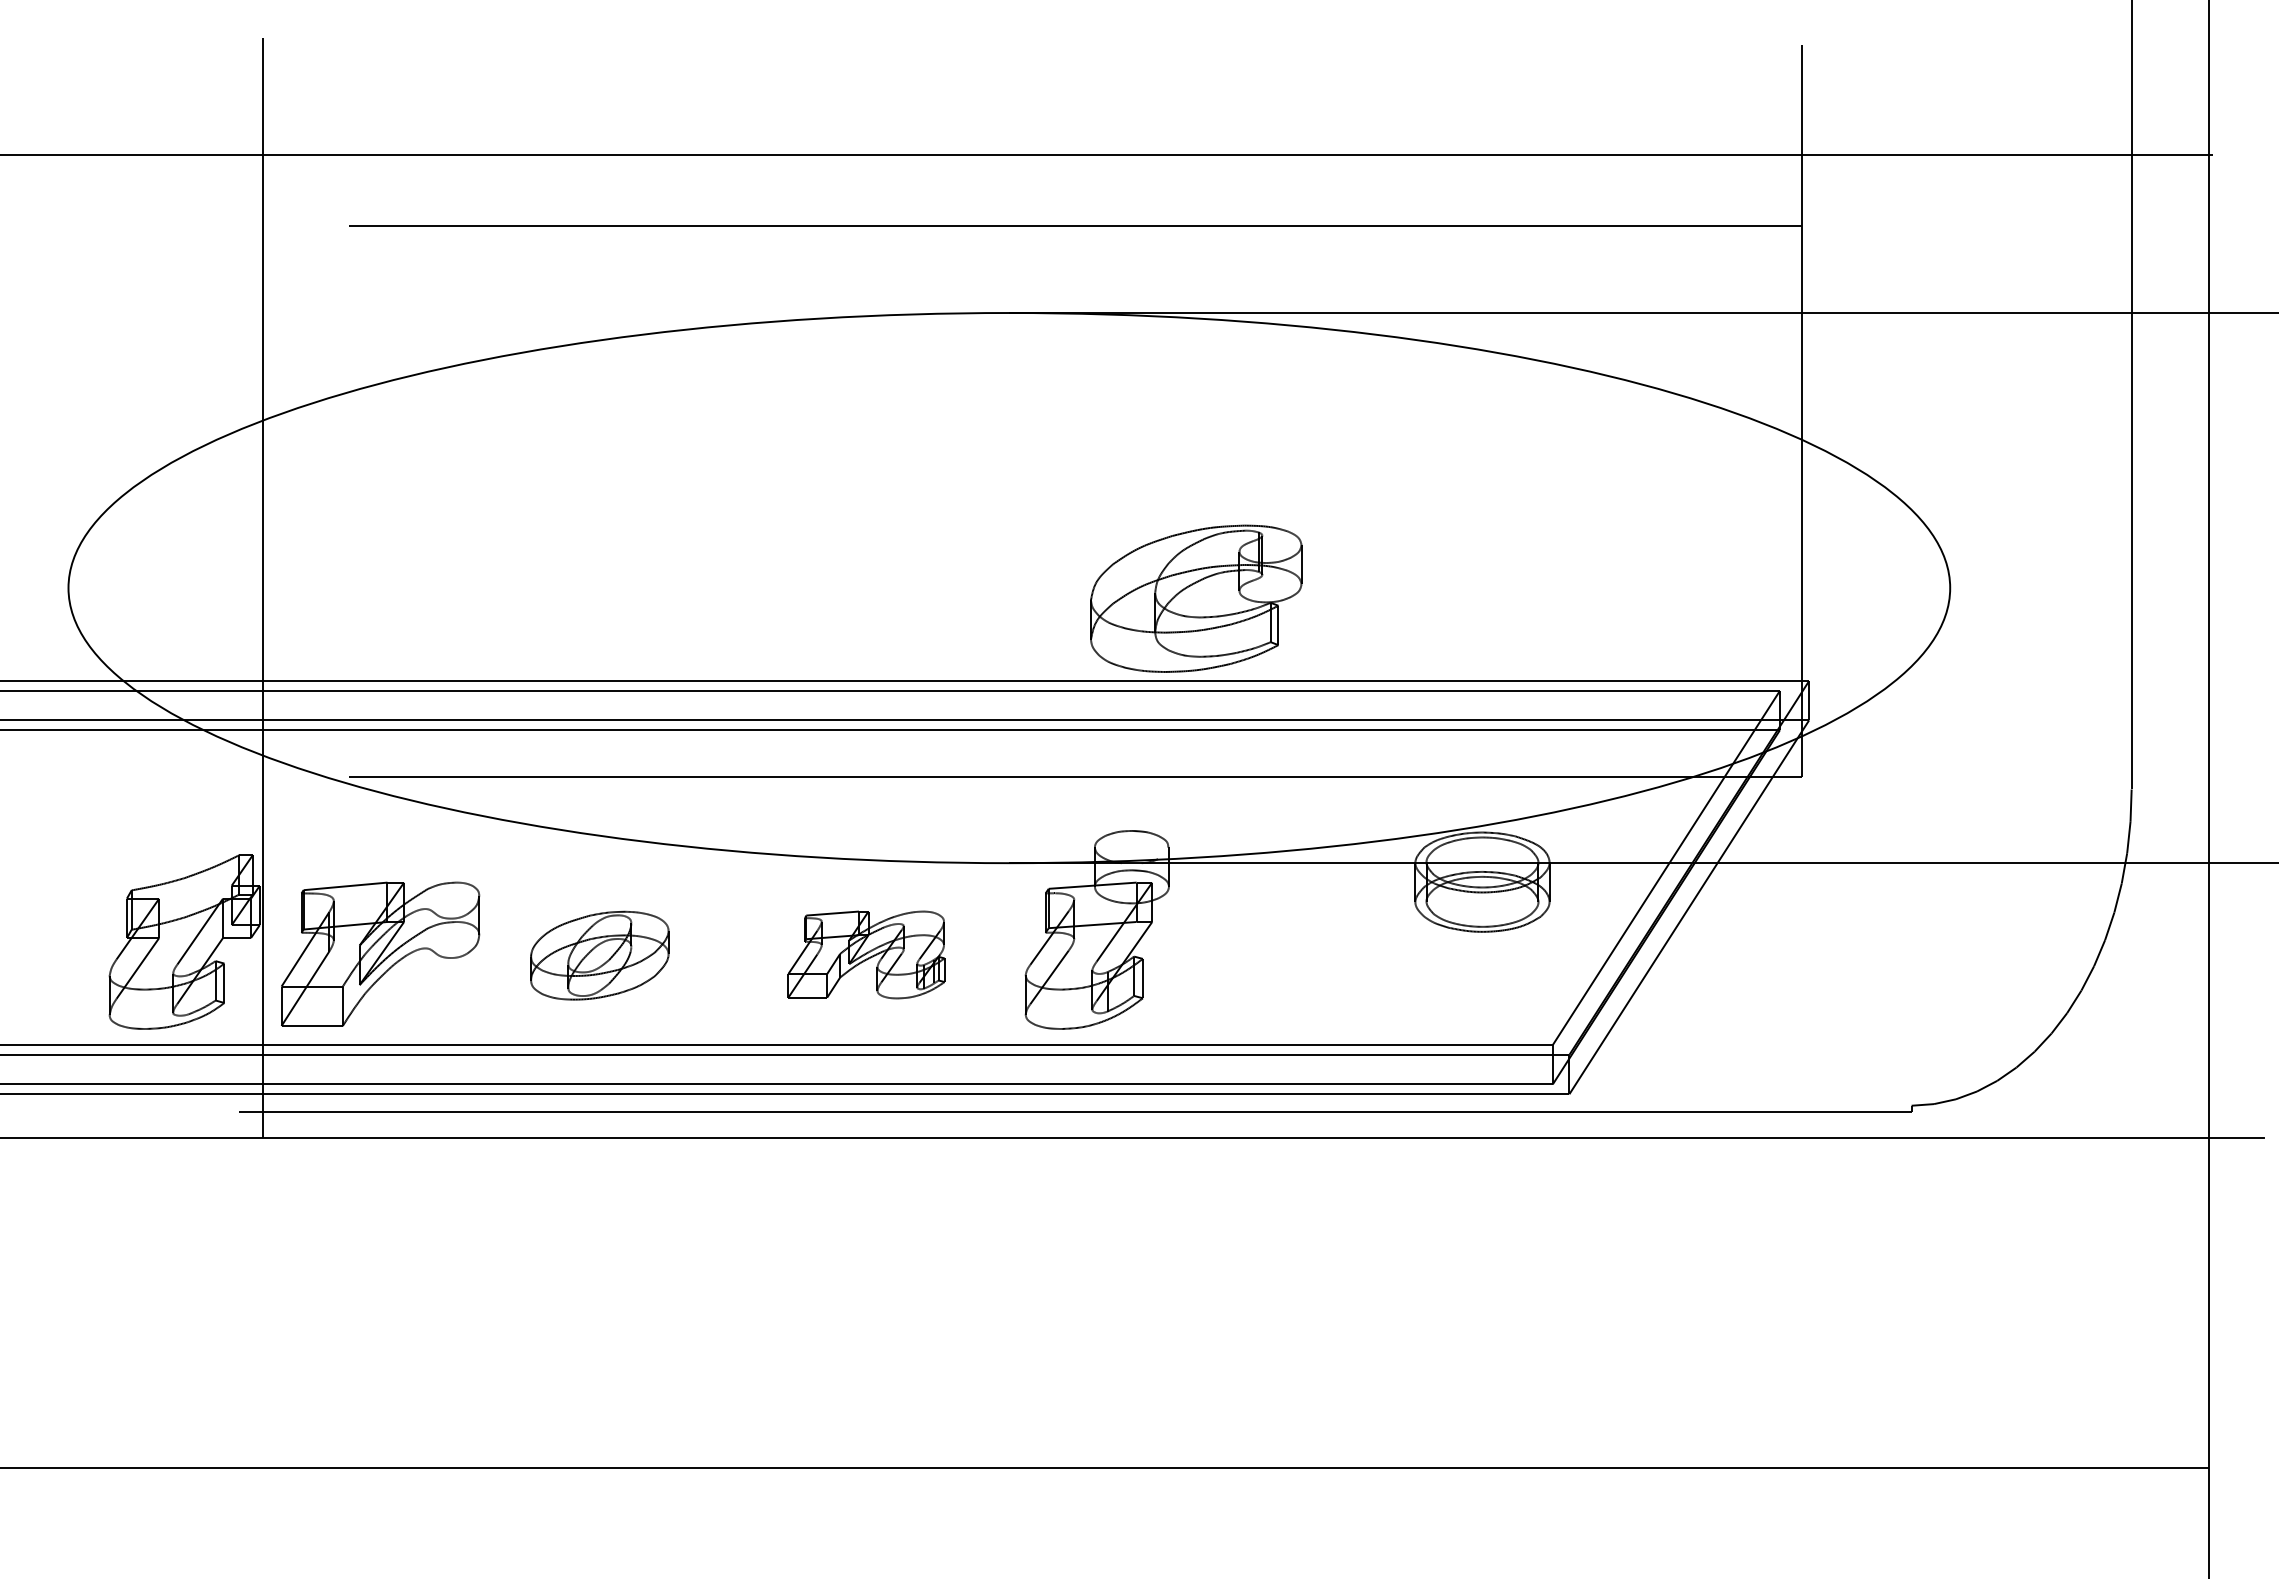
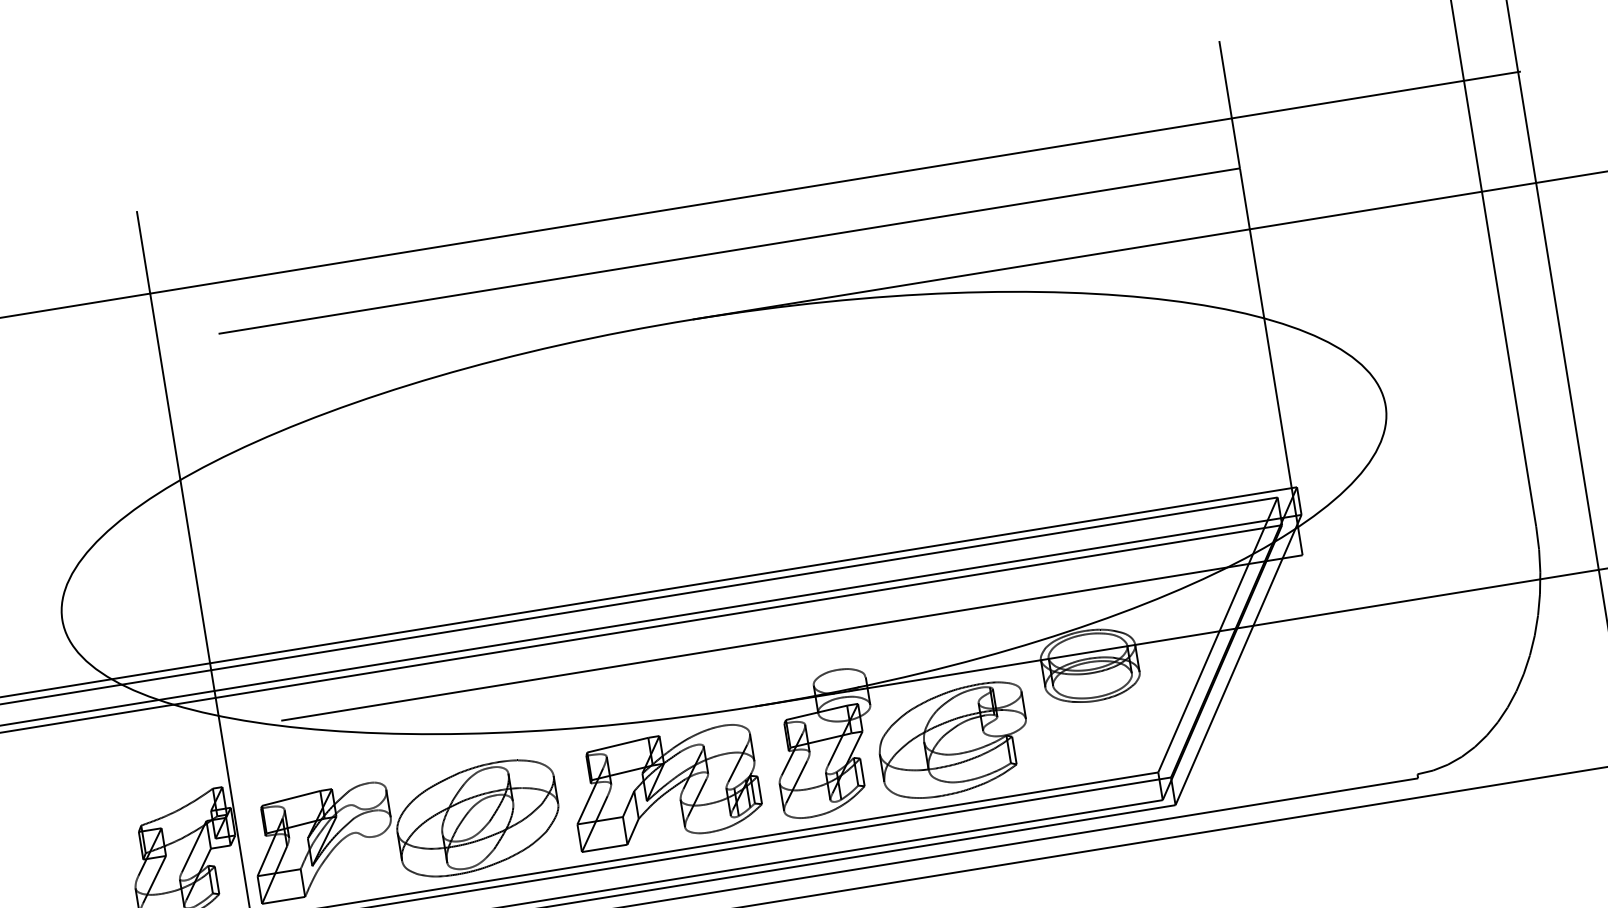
part: (1196, 598) -> (953, 740), moved
part: (866, 954) -> (665, 786), size x1.67
part: (599, 955) -> (477, 818), size x1.67

